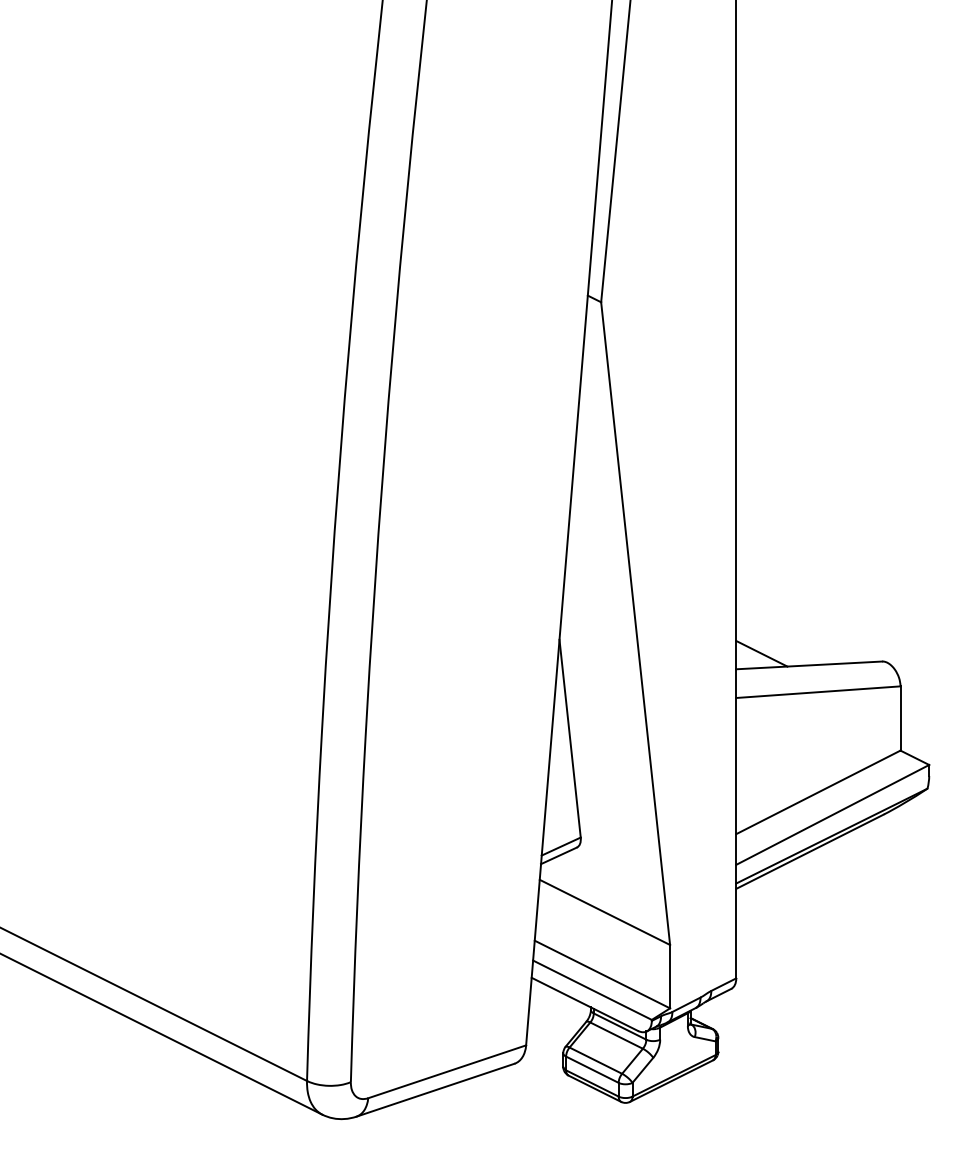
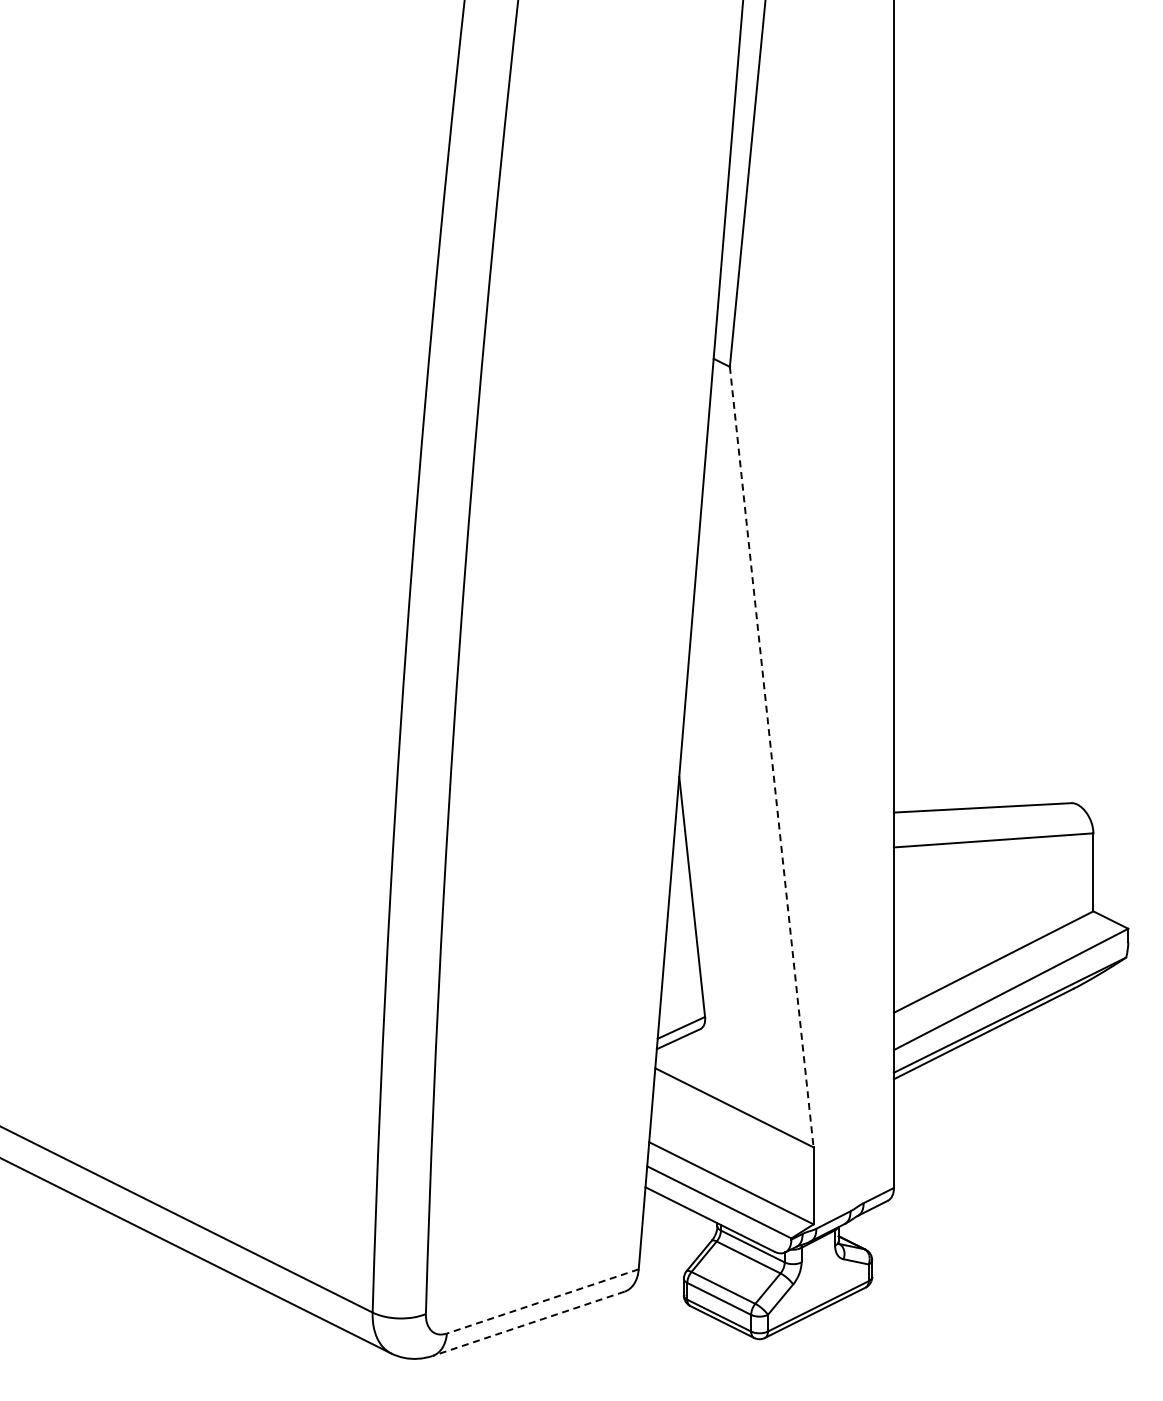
line: (635, 623) -> (771, 757), solid -> dashed
line: (761, 653) -> (924, 793), removed
line: (446, 1071) -> (542, 1301), solid -> dashed
line: (435, 1089) -> (528, 1323), solid -> dashed

